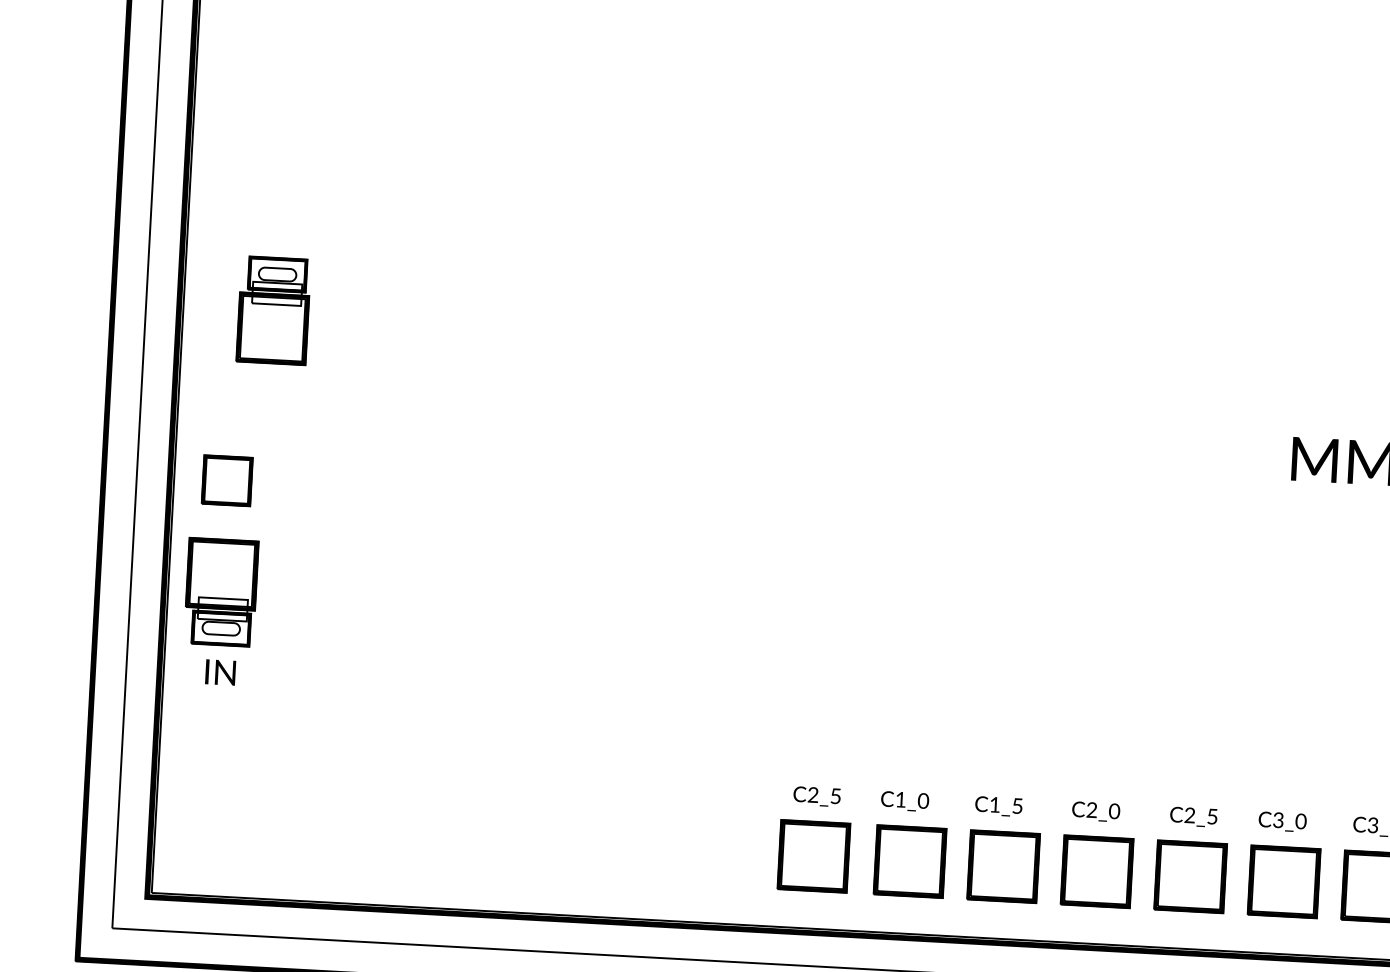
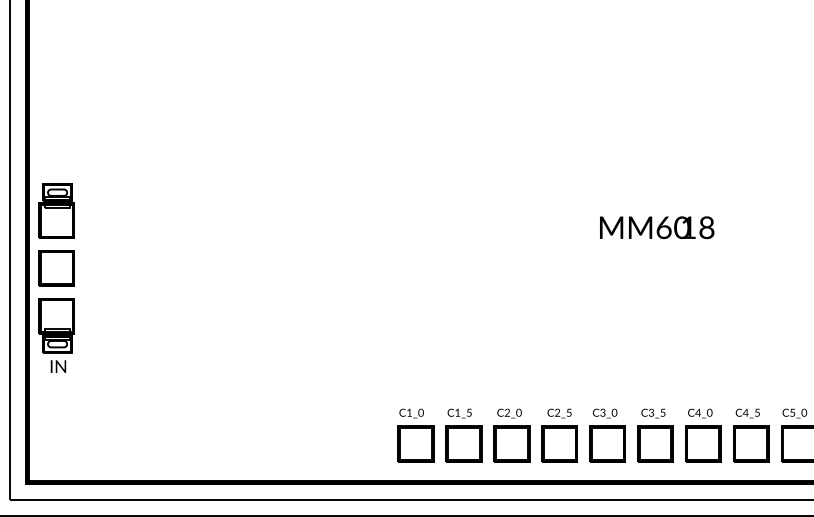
part: (273, 309) -> (56, 210), moved
part: (227, 480) -> (56, 268), size x1.43
part: (814, 839) -> (366, 435), removed

